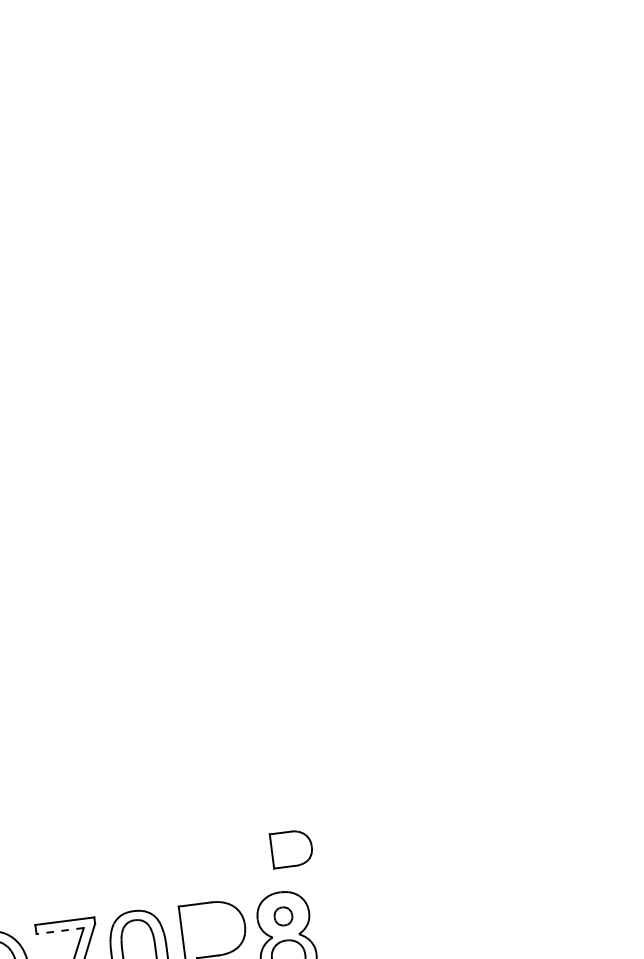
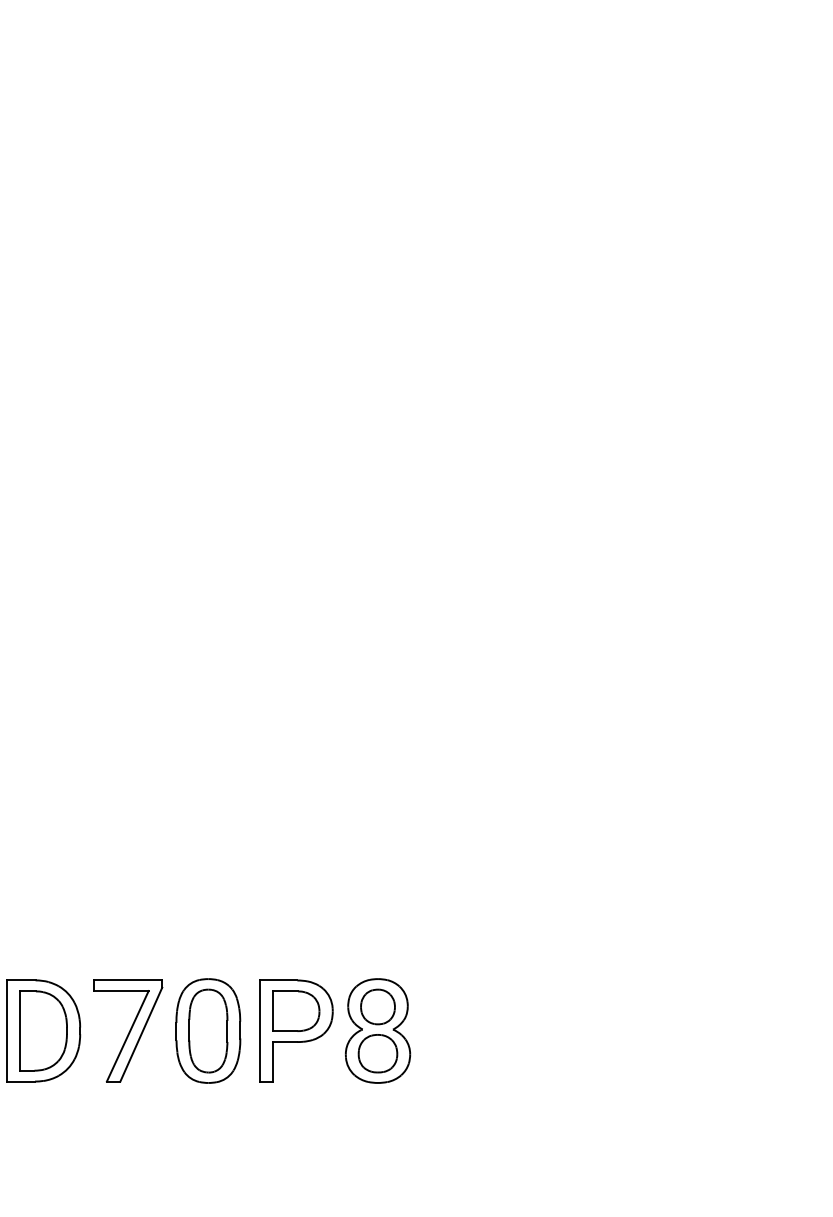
part: (291, 848) -> (296, 1010), moved
part: (282, 916) -> (377, 1006), size x1.67
line: (59, 931) -> (120, 991), dashed -> solid

